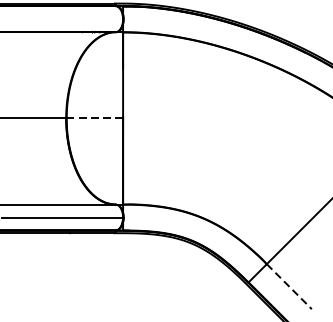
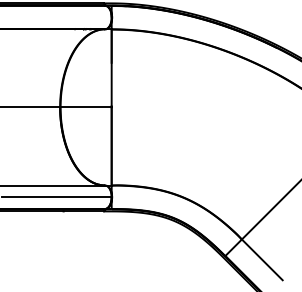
line: (95, 118) -> (86, 107), dashed -> solid
line: (289, 286) -> (262, 259), dashed -> solid

